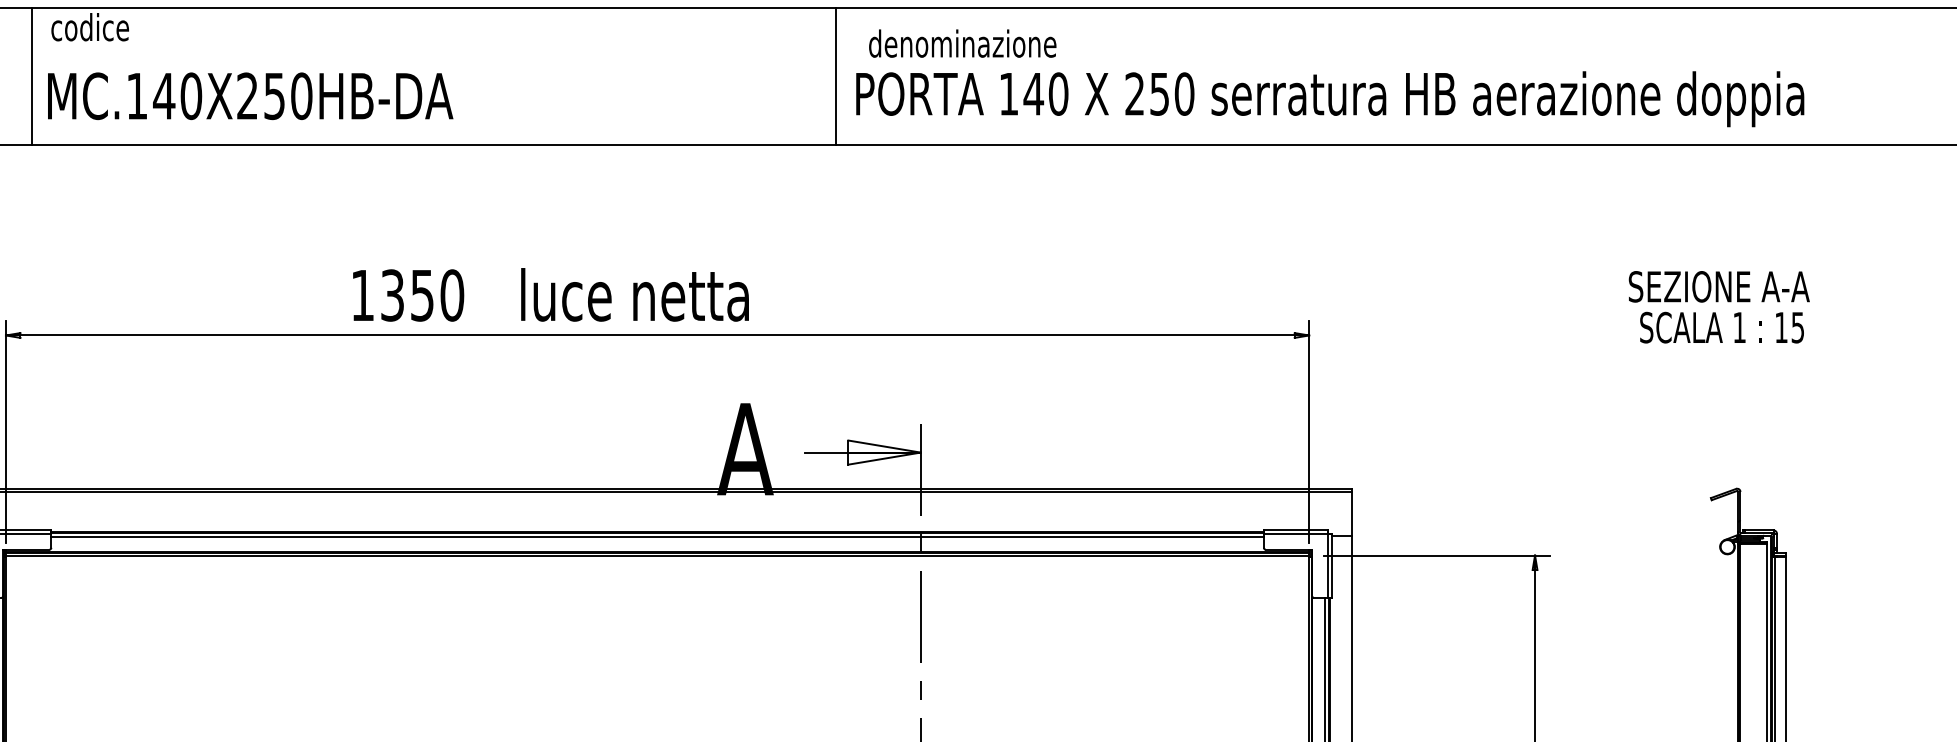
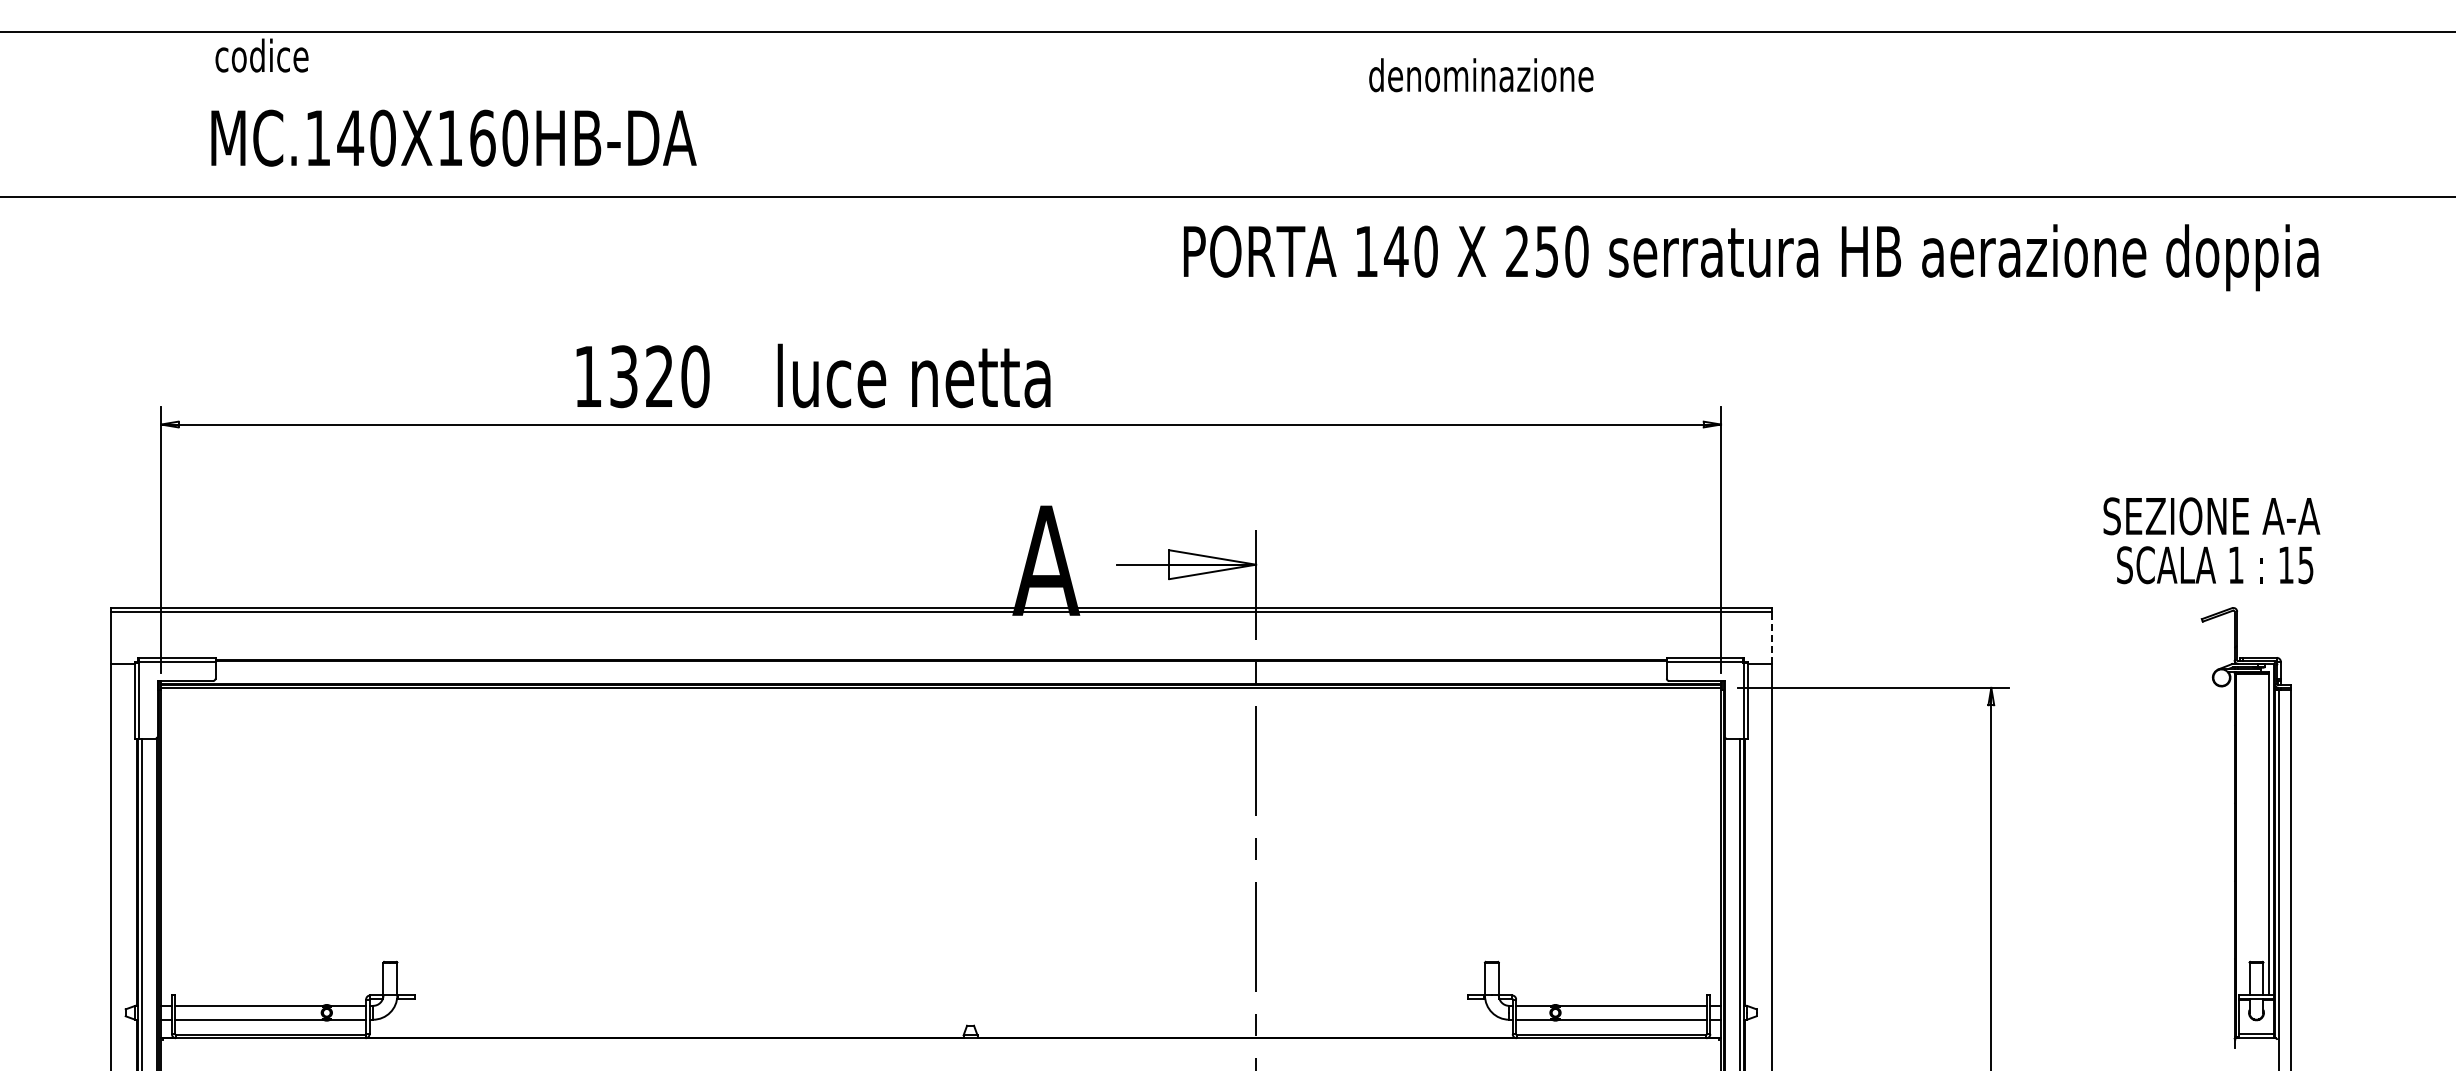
text: (962, 43) -> (1481, 75), moved
line: (31, 76) -> (191, 114), removed
line: (835, 76) -> (1154, 114), removed
text: (261, 95) -> (466, 137), MC.140X250HB-DA -> MC.140X160HB-DA
text: (1330, 99) -> (1751, 257), moved
text: (422, 295) -> (659, 376), 1350 -> 1320
text: (1719, 307) -> (2211, 540), moved
line: (1351, 513) -> (1771, 637), solid -> dashed
line: (657, 536) -> (940, 665), removed

